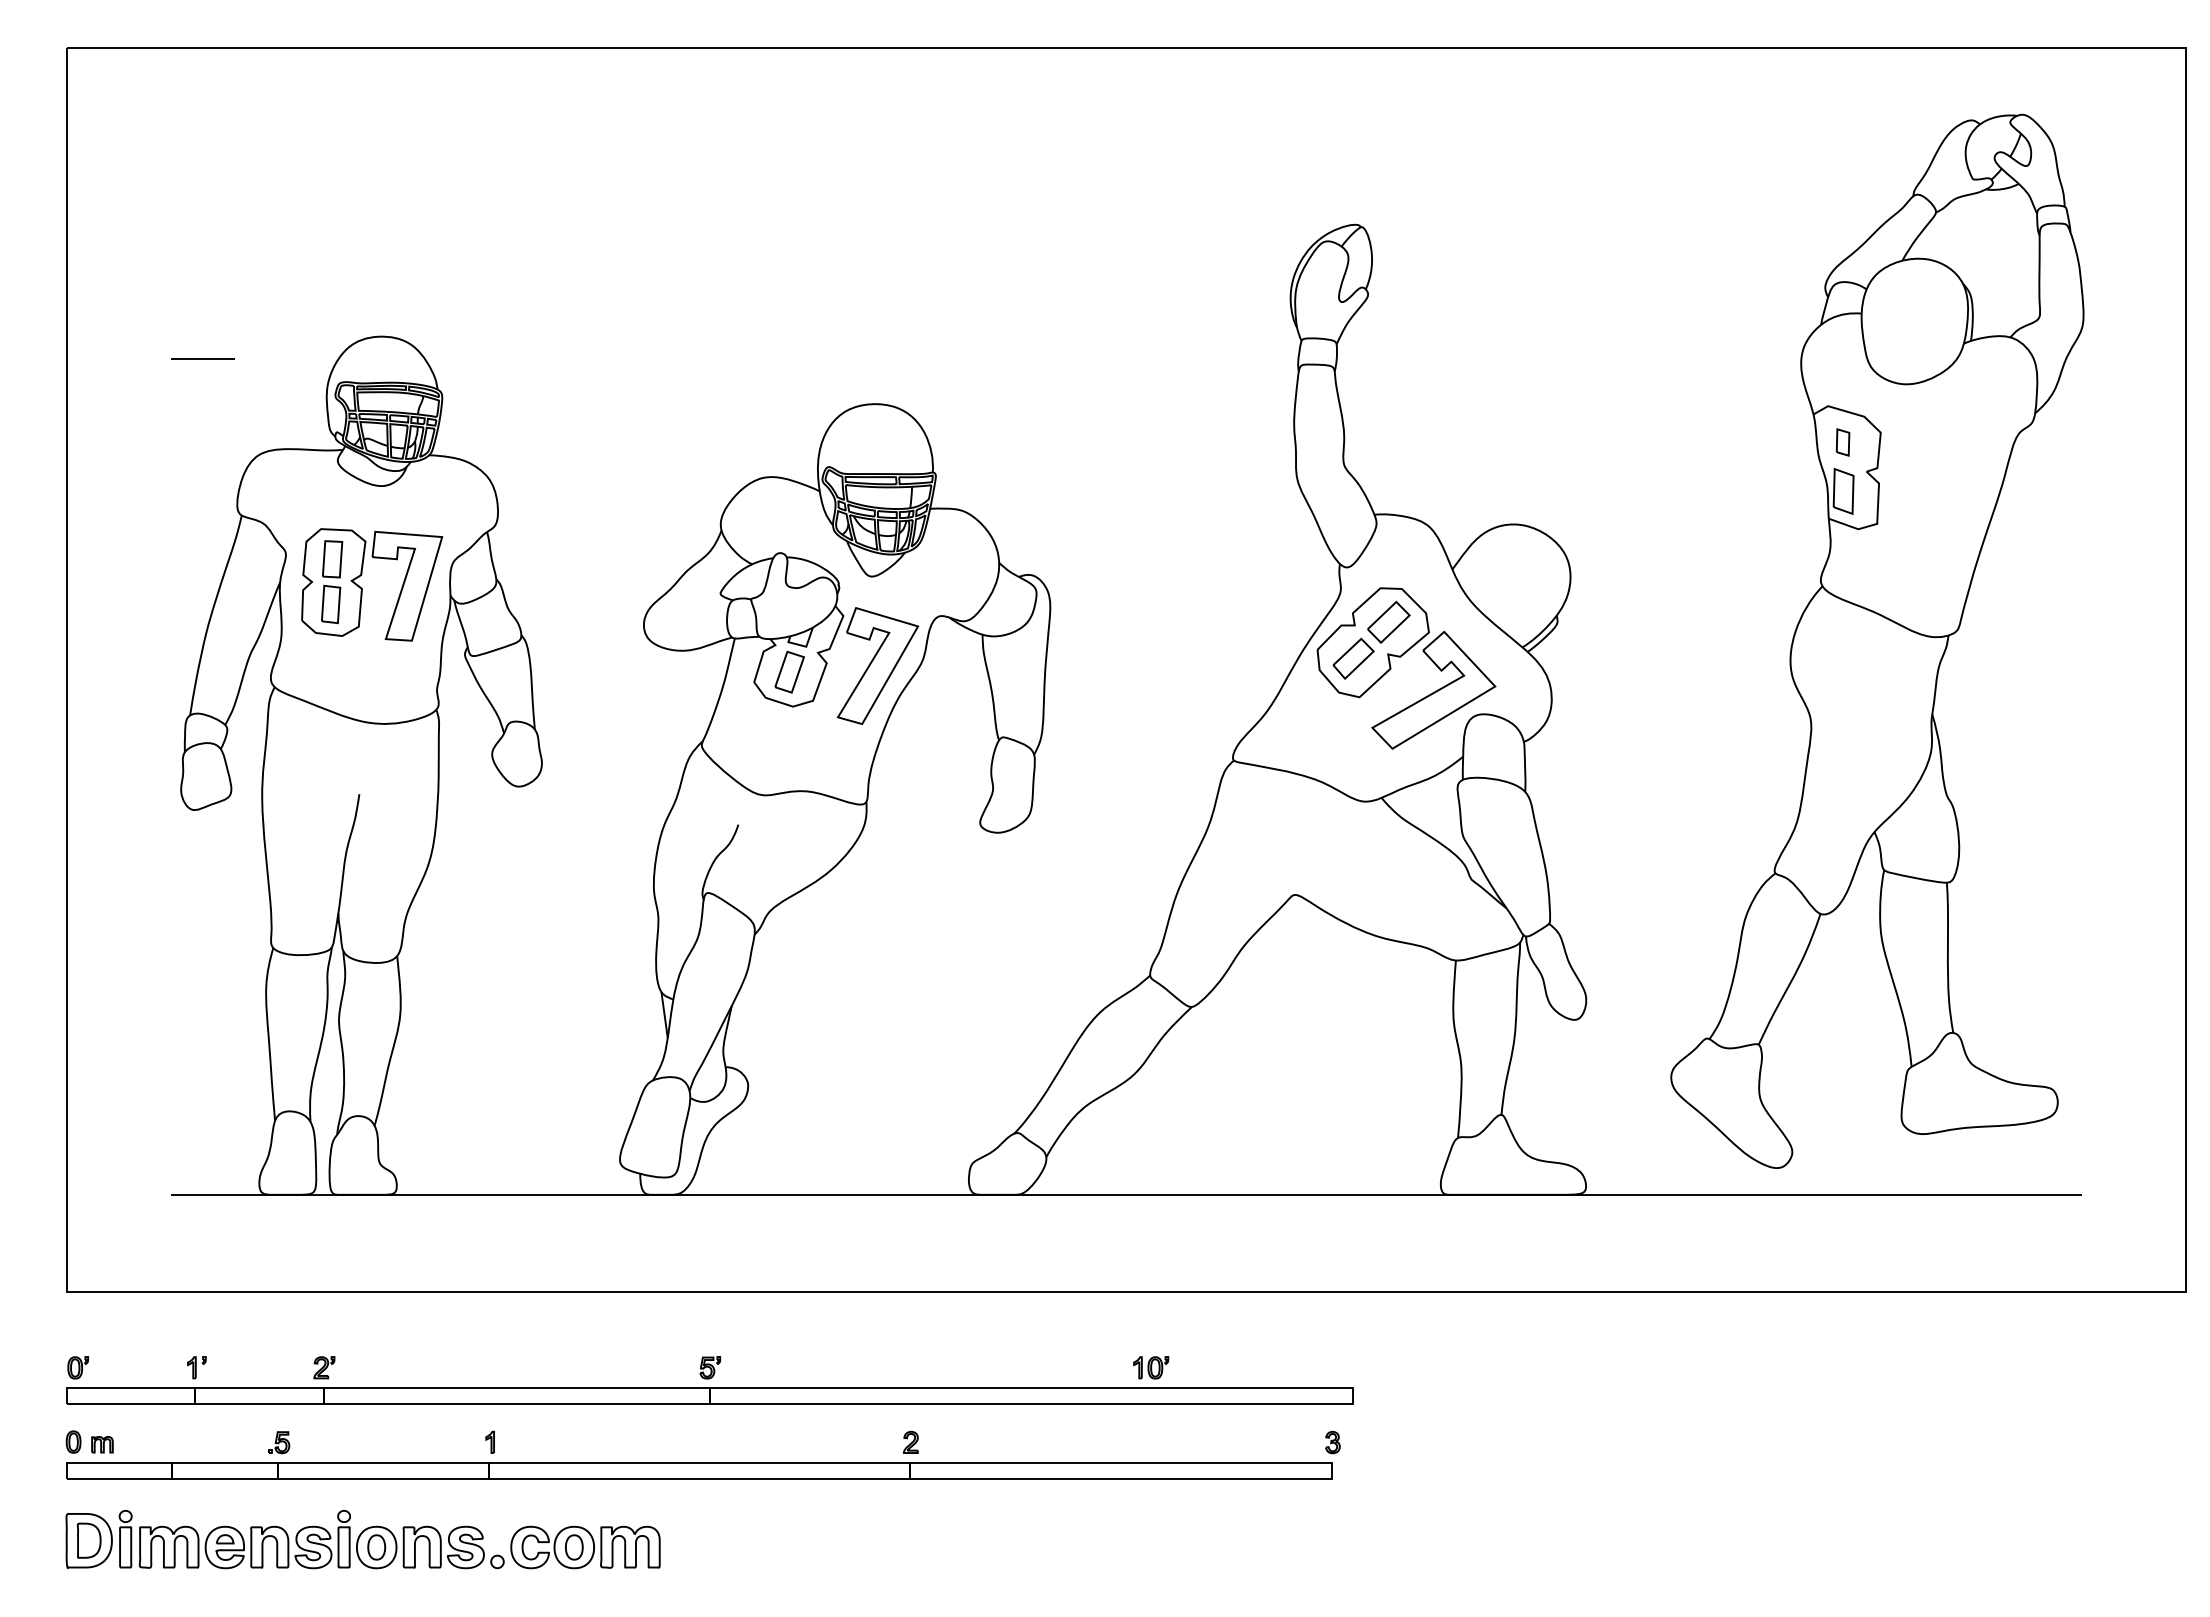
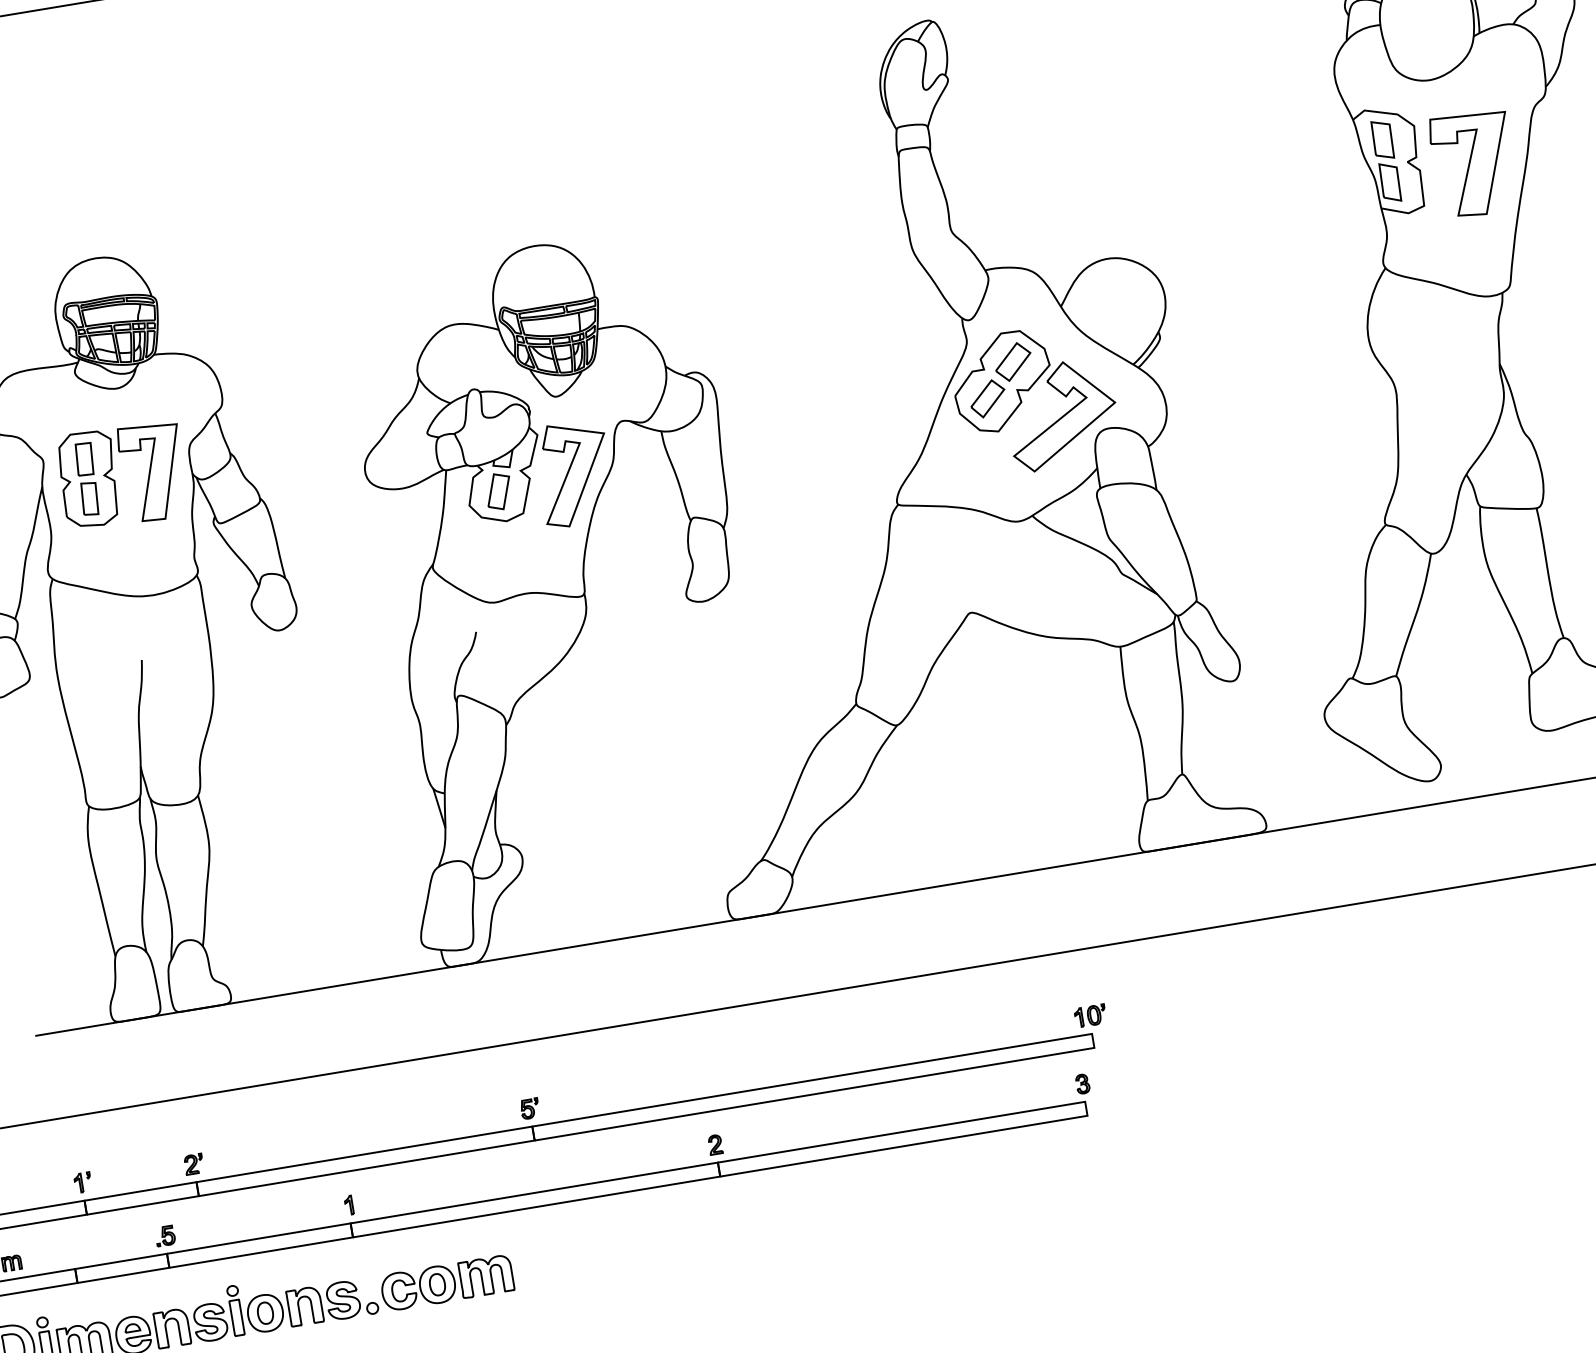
part: (1842, 442) -> (1382, 140), size x1.67
part: (1940, 486) -> (1473, 164), added
part: (1151, 1367) -> (1090, 1015), moved

